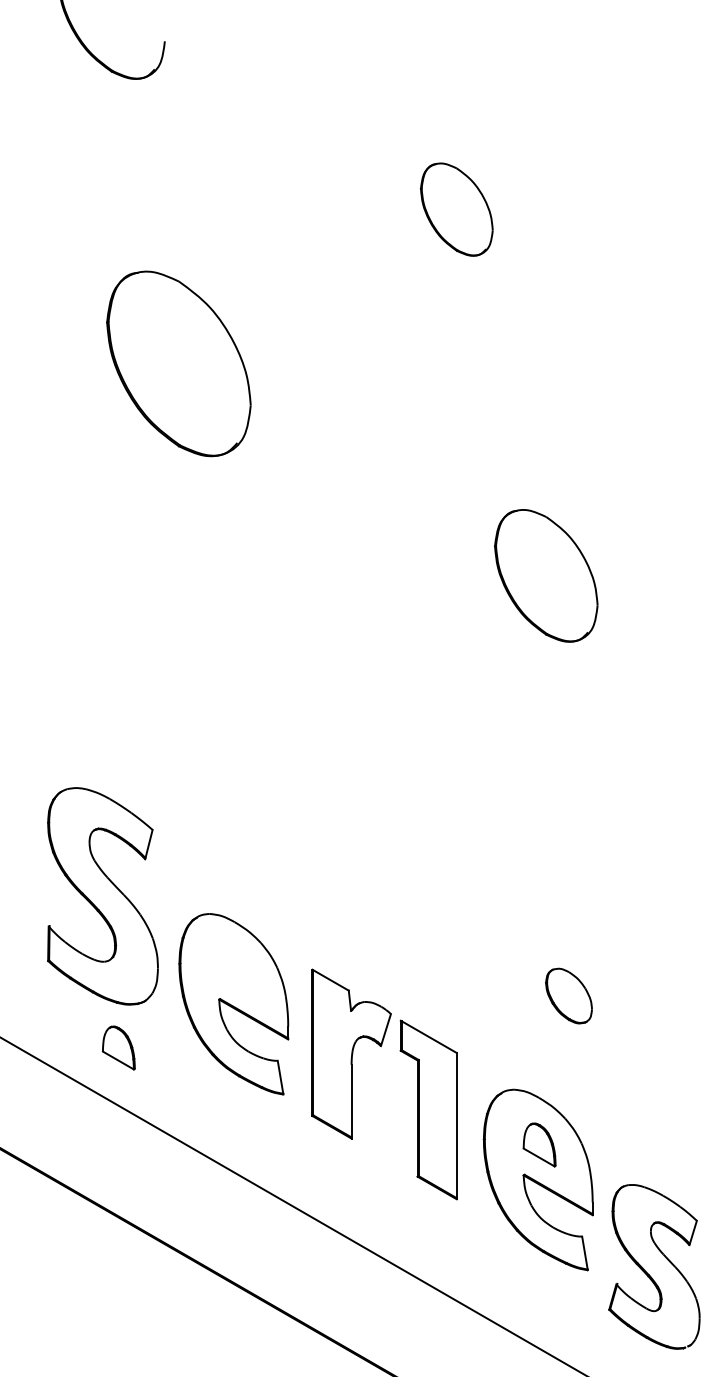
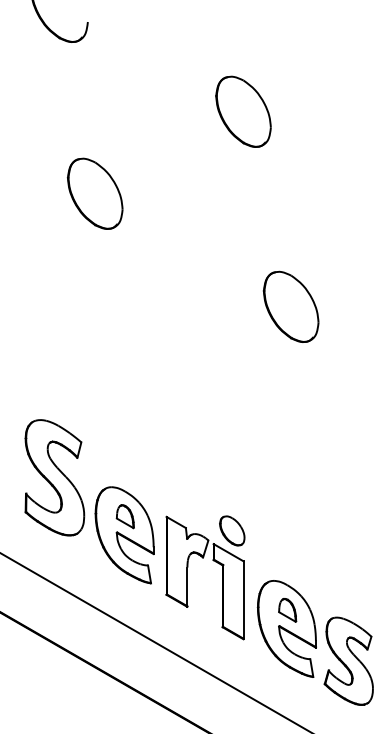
part: (456, 209) -> (243, 111), size x1.43
part: (177, 362) -> (94, 193), size x0.71
part: (569, 995) -> (232, 530), moved
part: (117, 1047) -> (124, 516), moved
part: (653, 1265) -> (348, 660), moved

